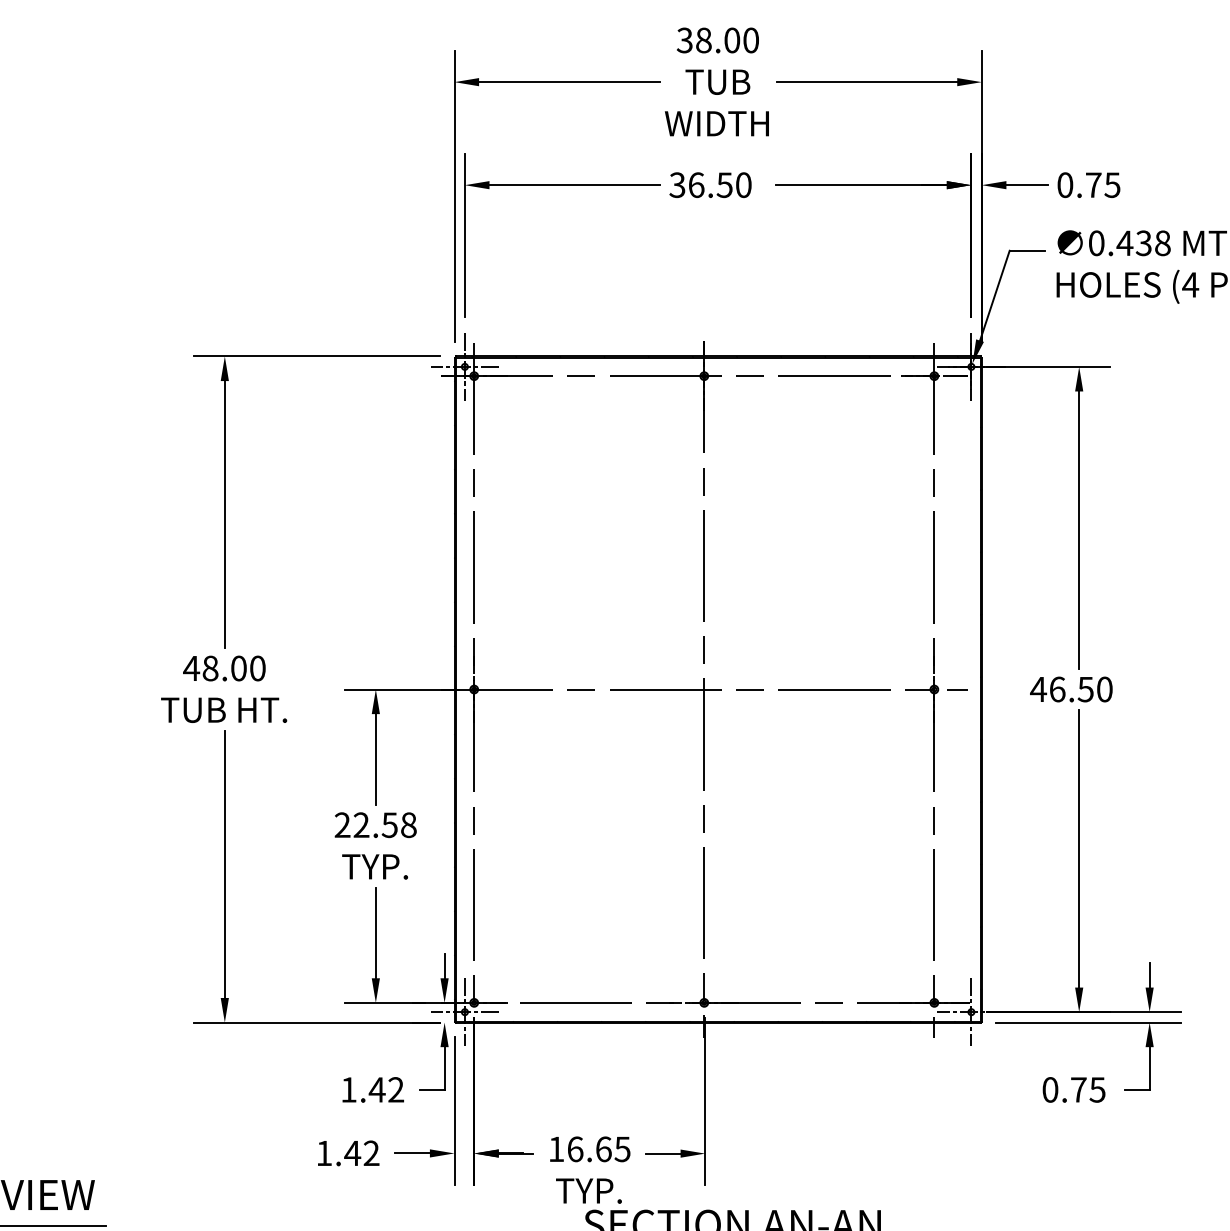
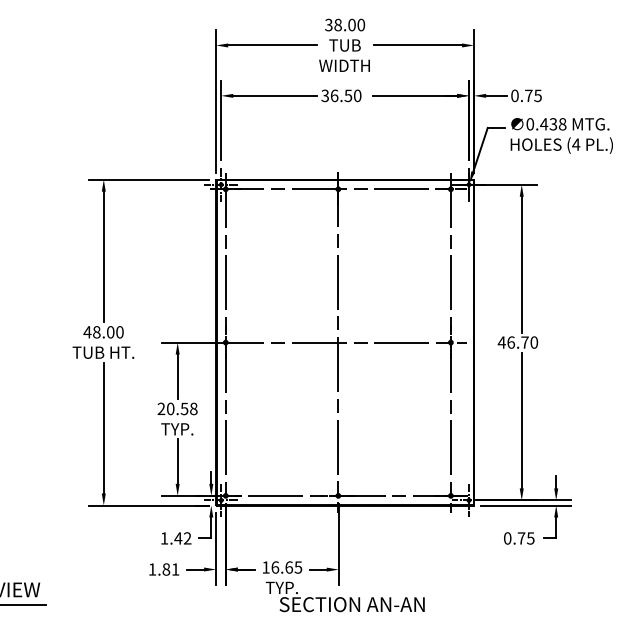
text: (1084, 689) -> (524, 342), 46.50 -> 46.70
text: (361, 824) -> (170, 408), 22.58 -> 20.58
text: (361, 1153) -> (170, 569), 1.42 -> 1.81

